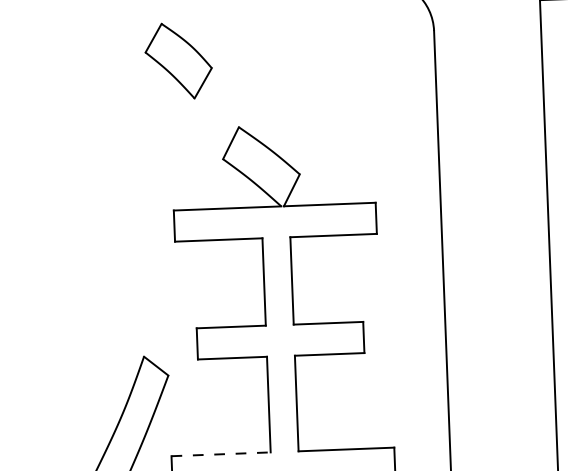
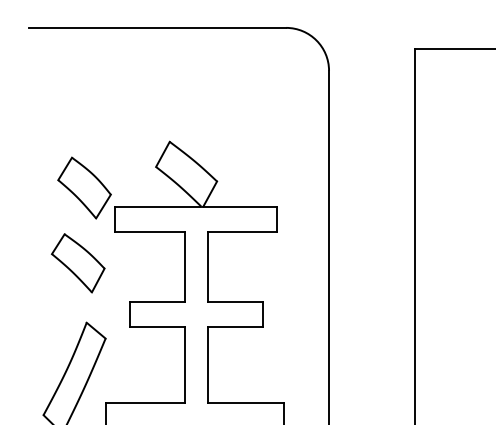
part: (178, 60) -> (84, 187), moved
part: (130, 283) -> (78, 263), added
line: (221, 454) -> (145, 403), dashed -> solid

